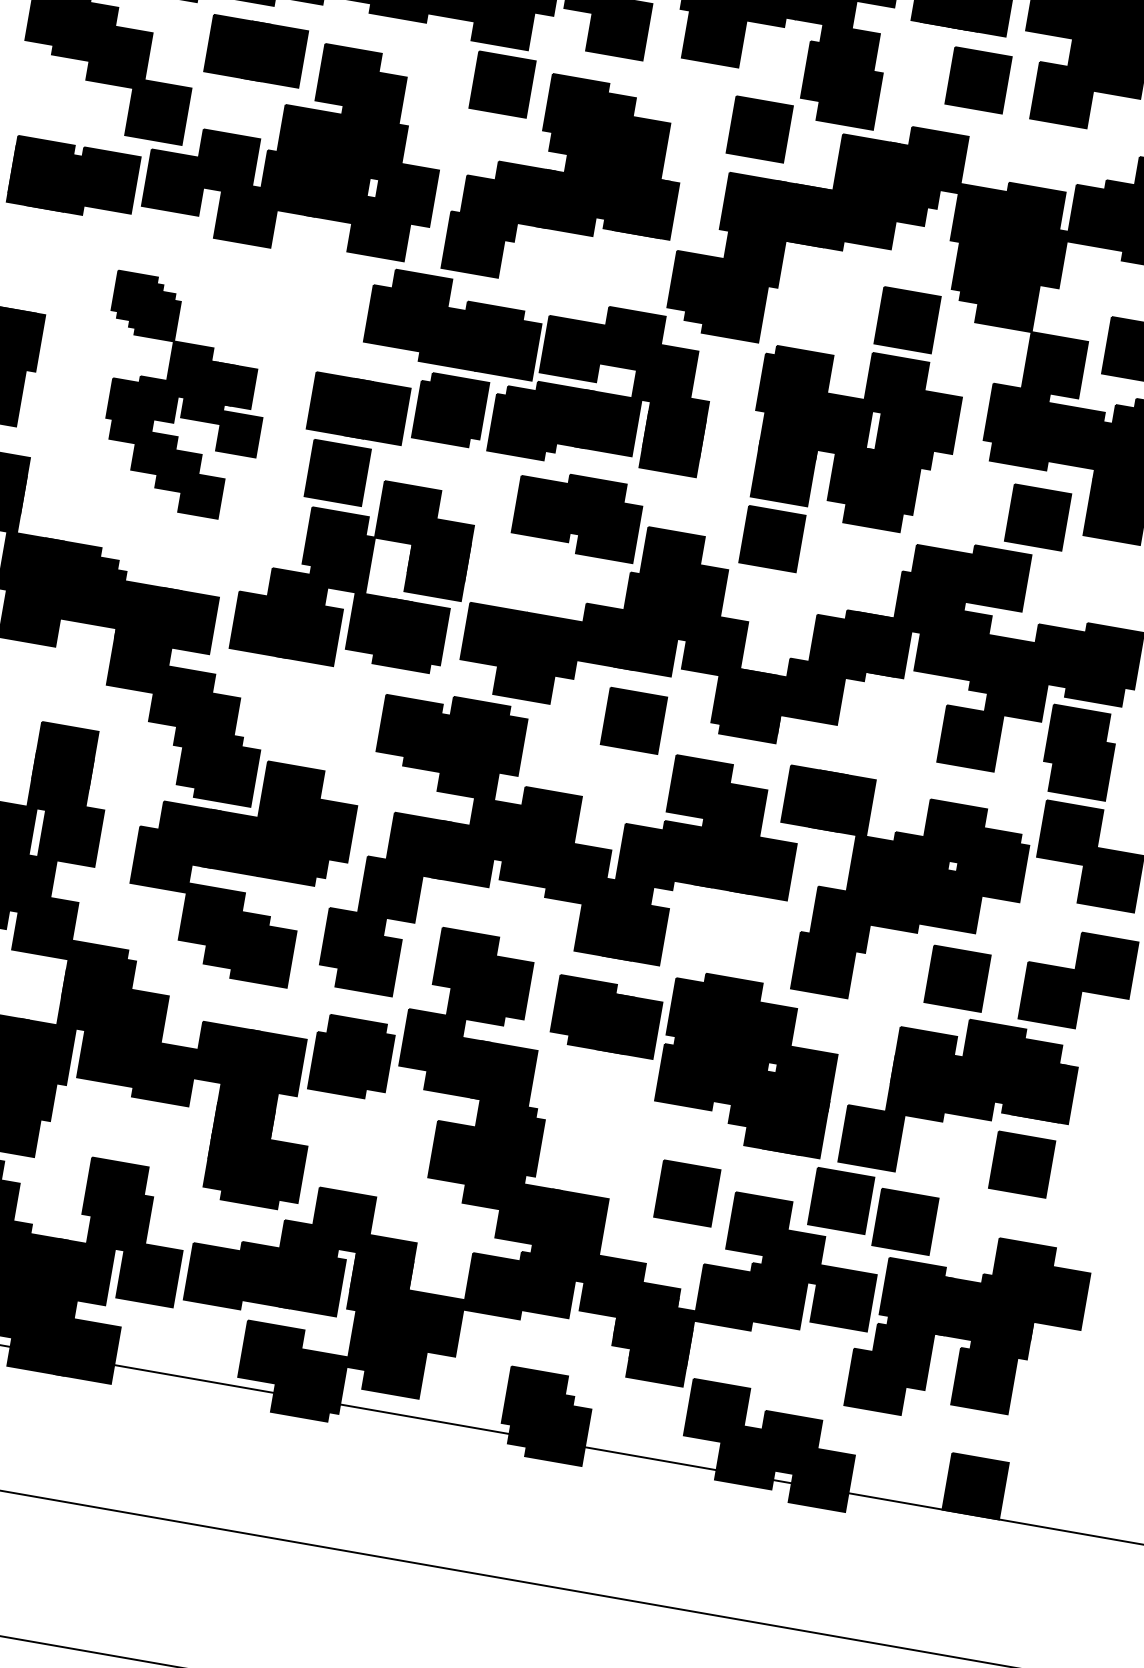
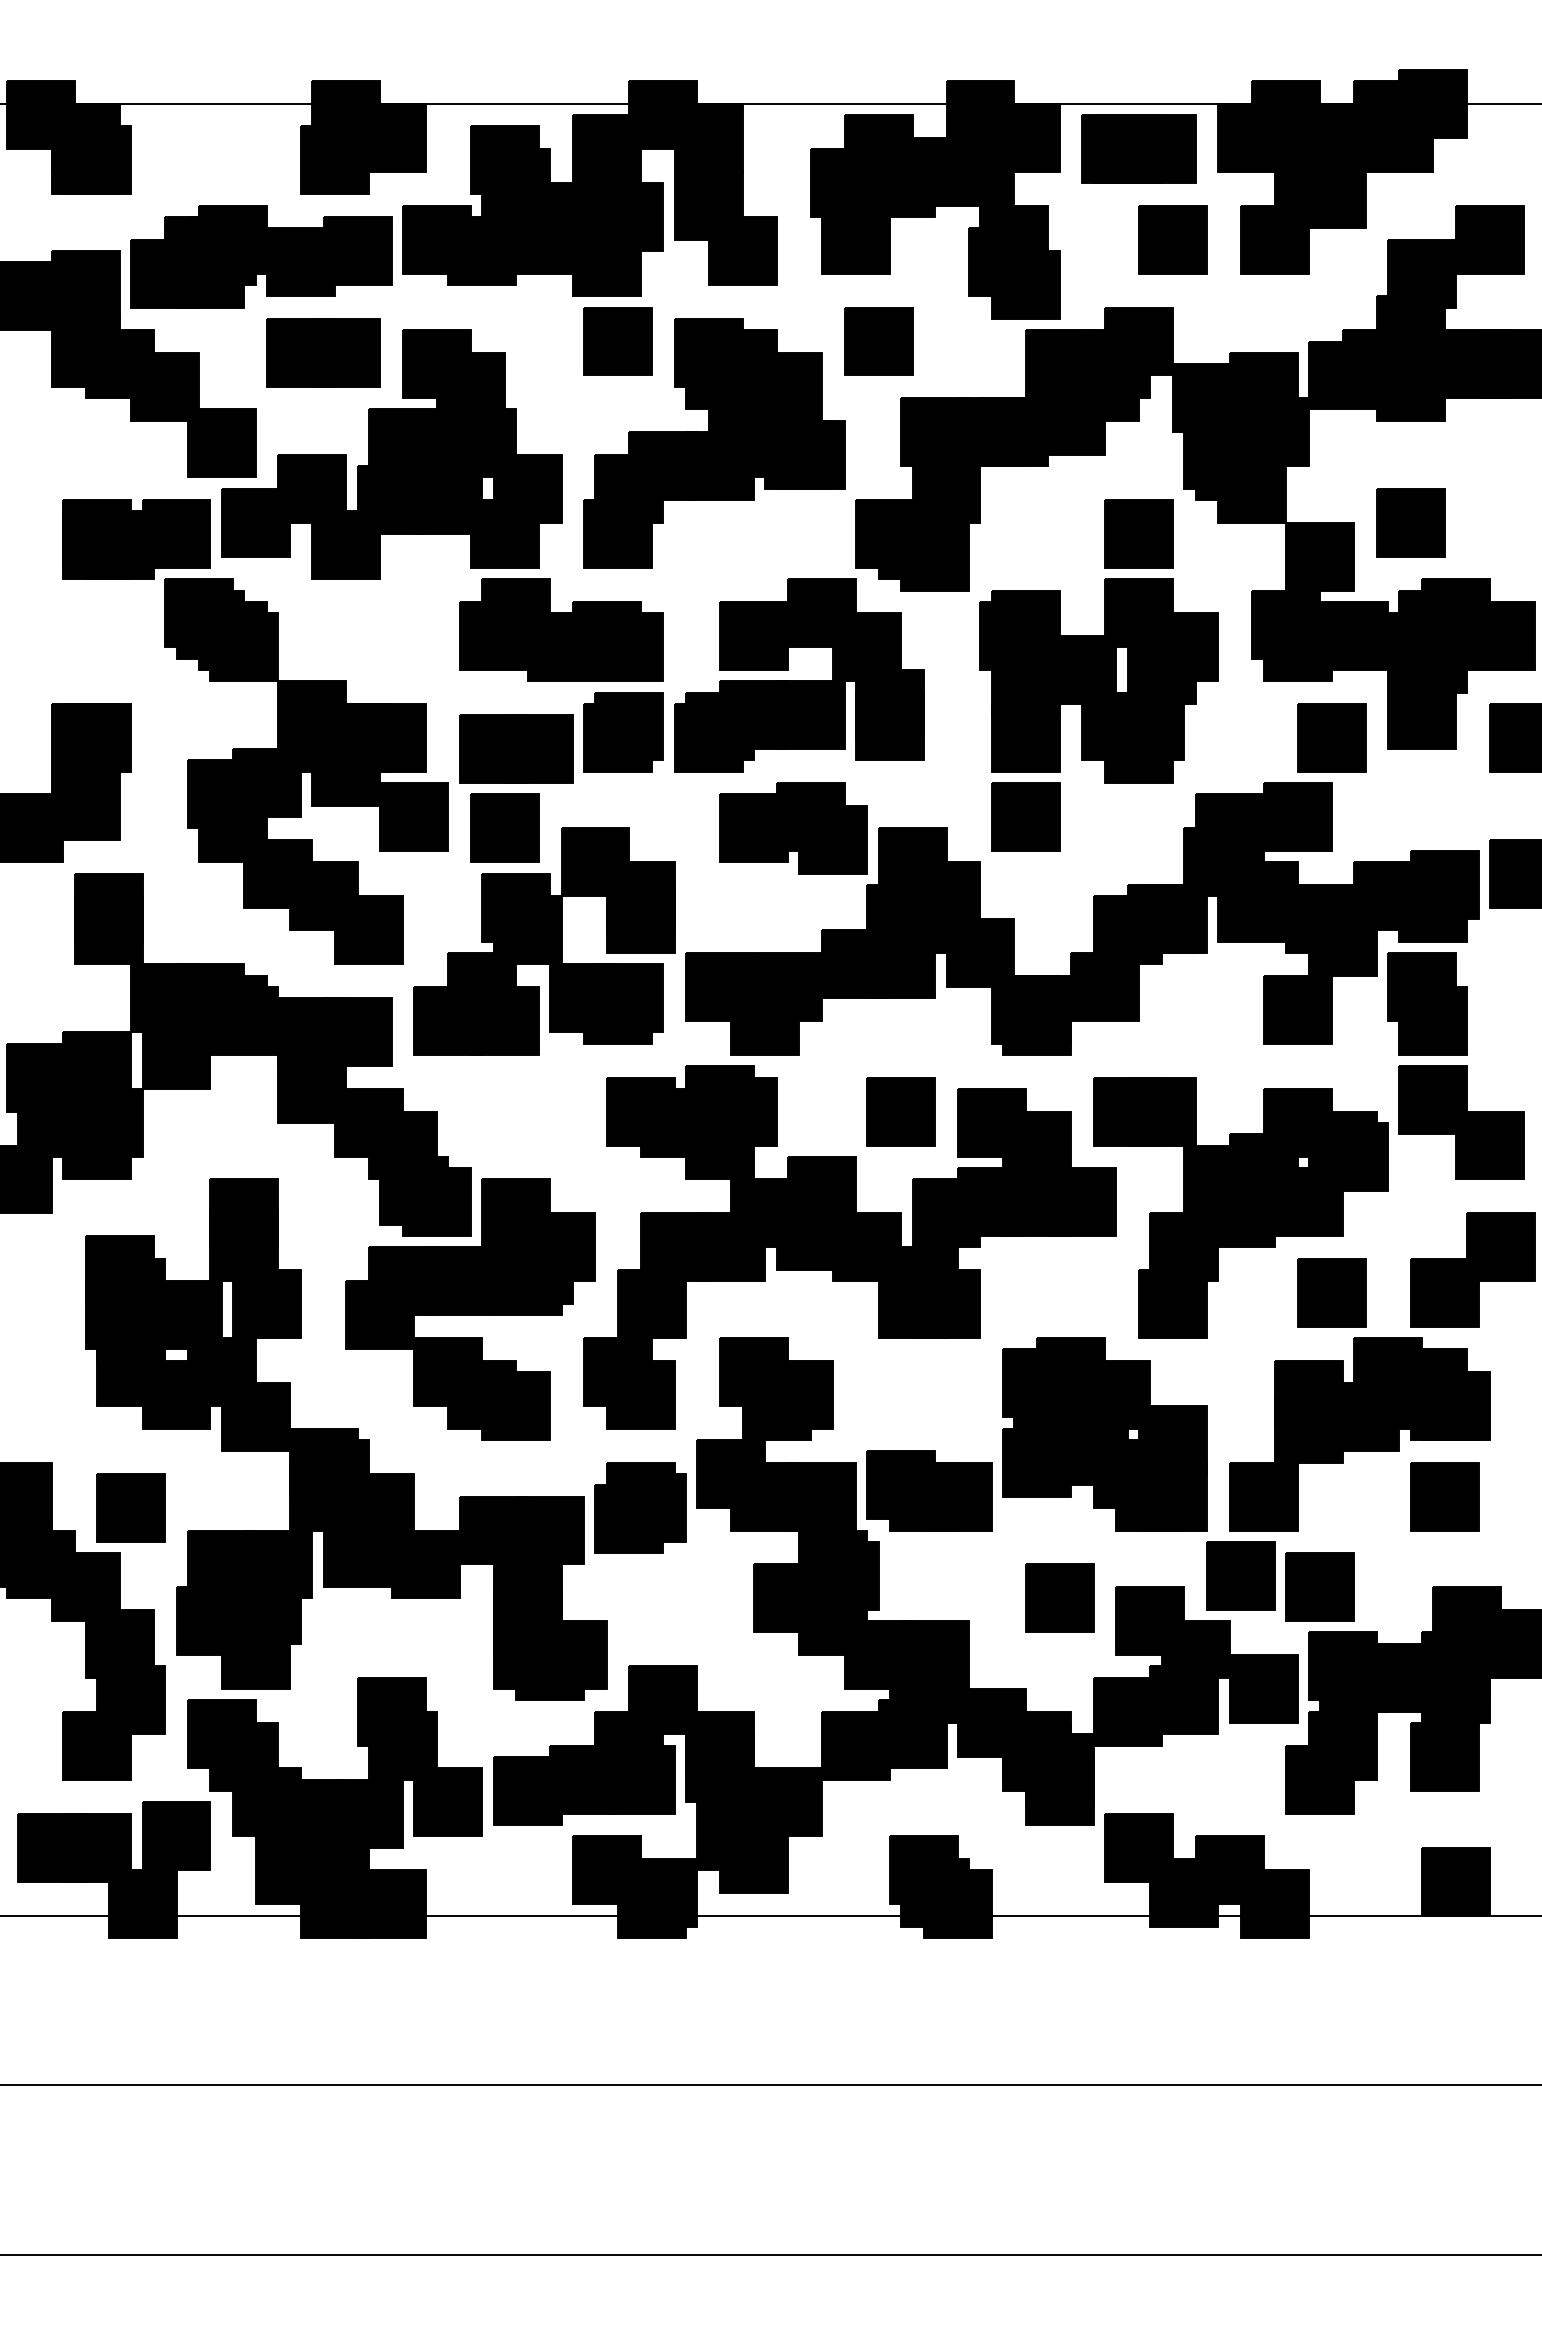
part: (759, 129) -> (878, 341), moved
part: (454, 322) -> (561, 629), moved
part: (181, 396) -> (306, 771), size x1.43
part: (633, 720) -> (900, 1111), moved
part: (606, 1016) -> (929, 1490), moved

